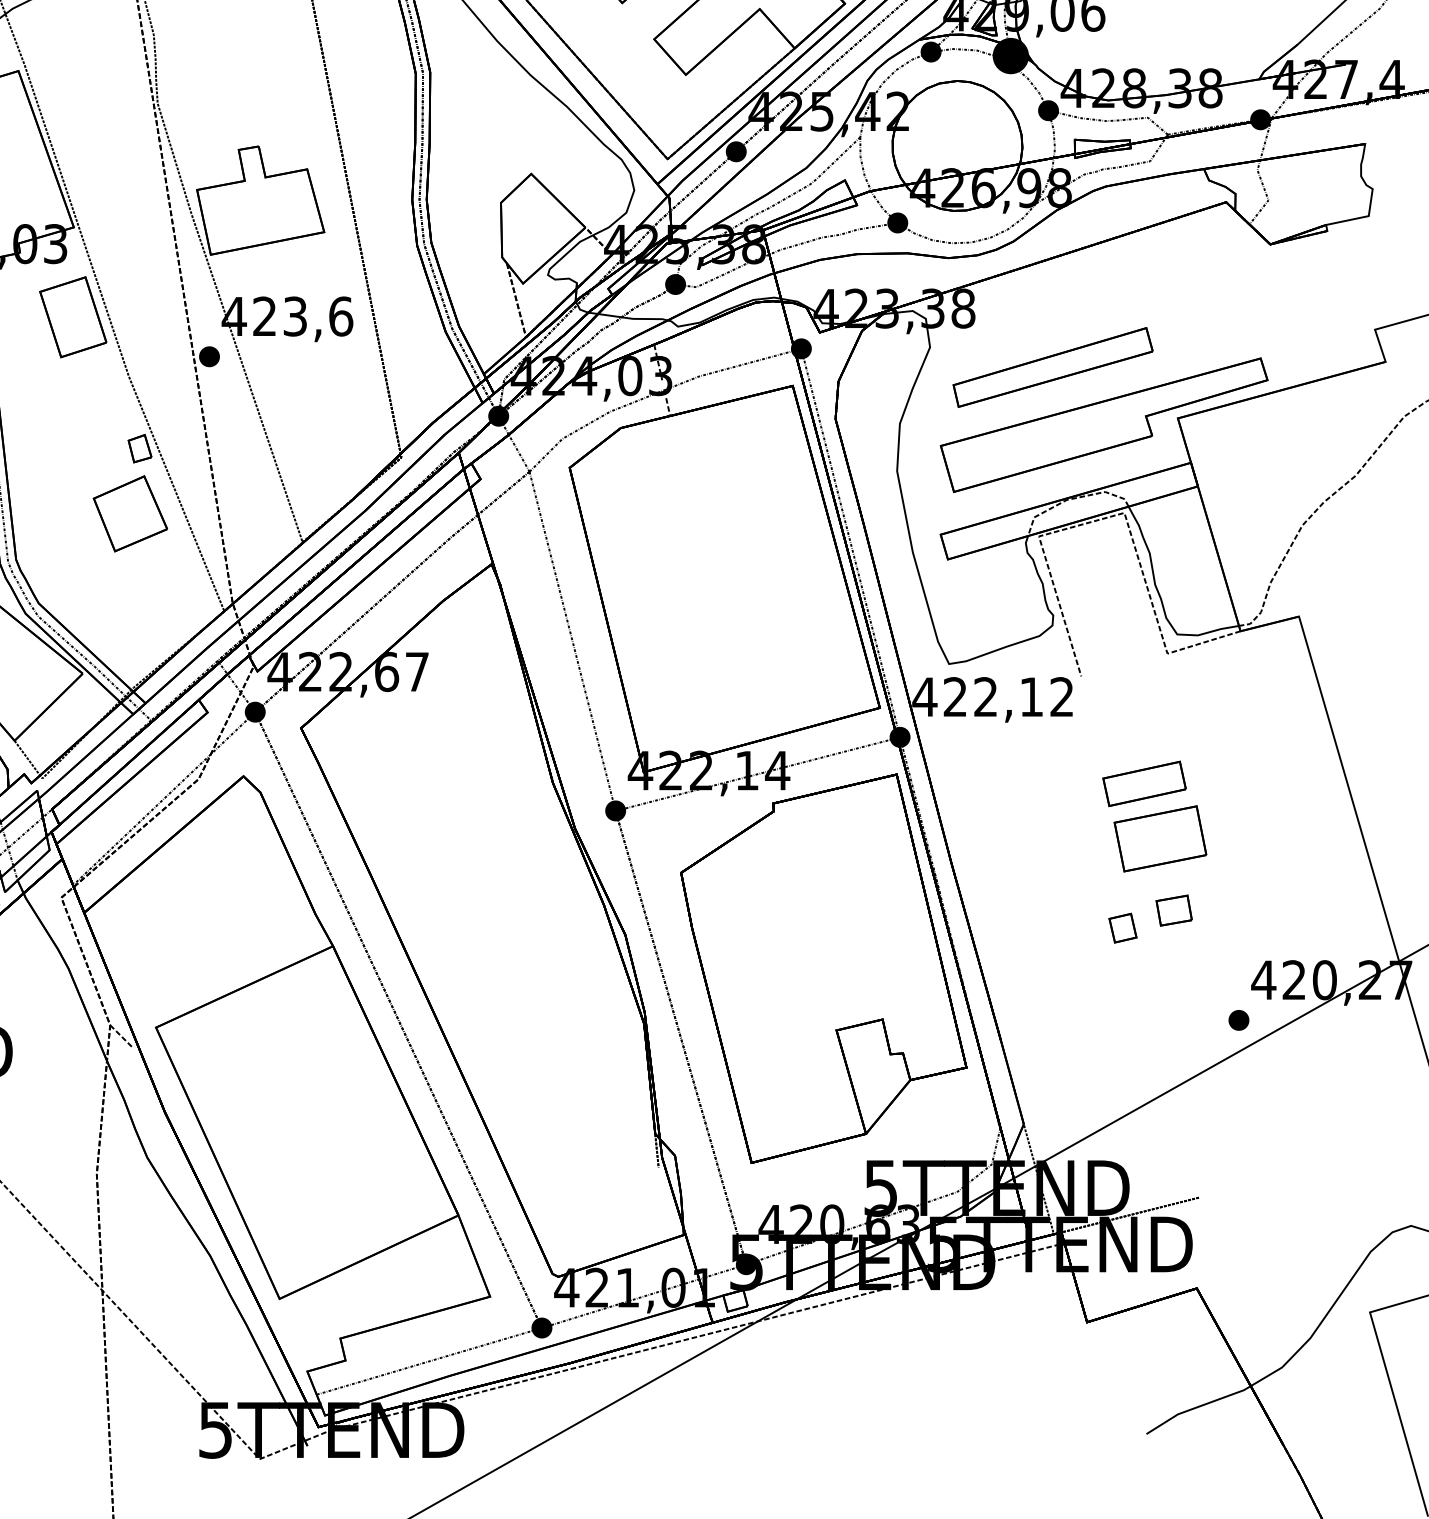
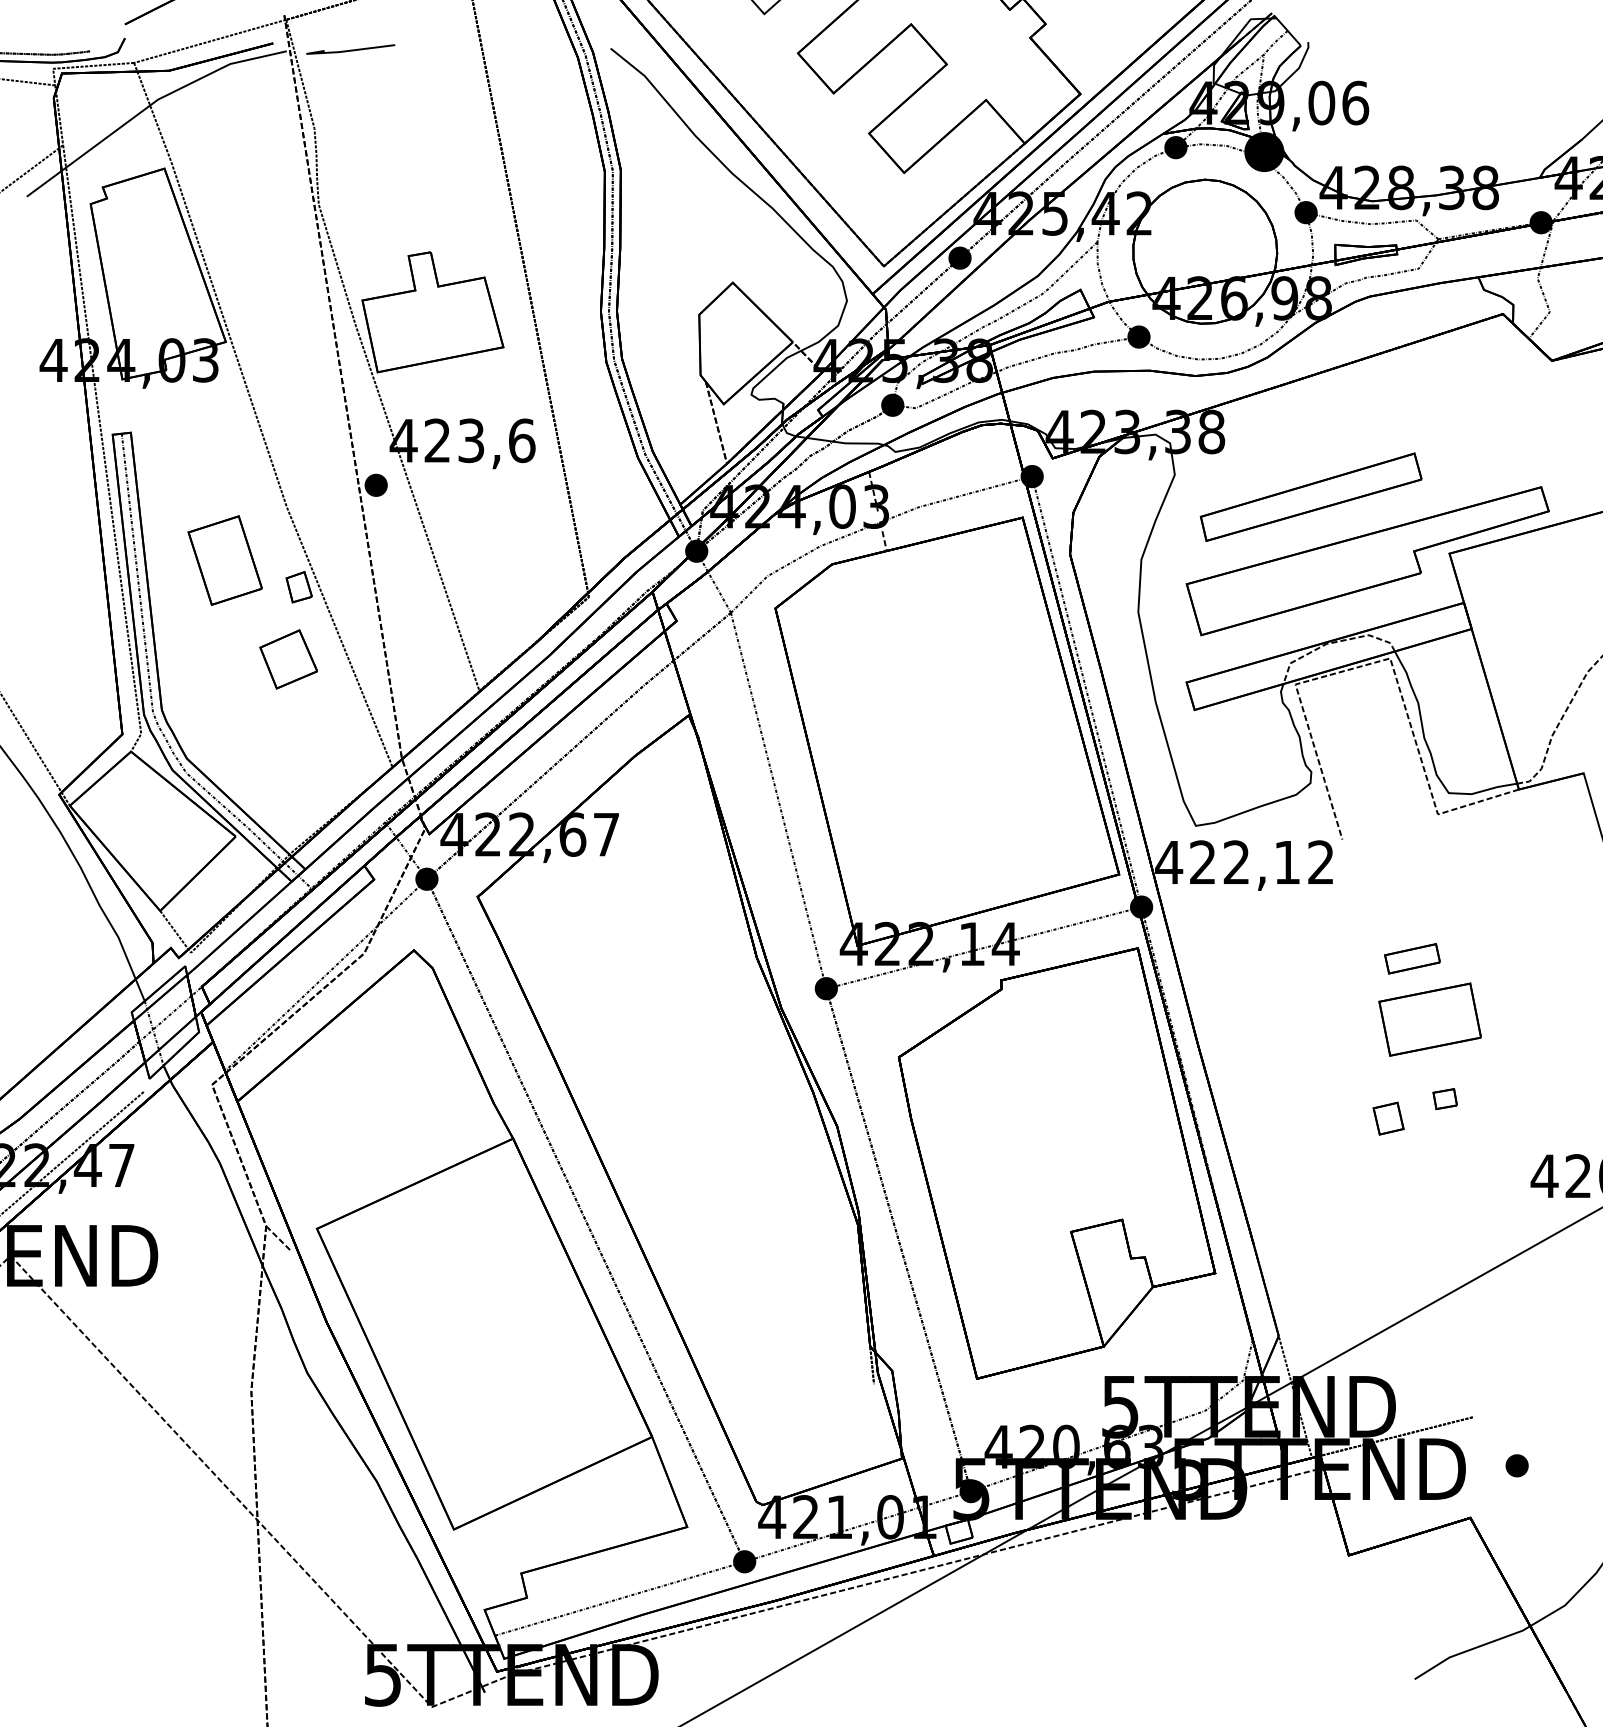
part: (72, 317) -> (224, 560), moved
part: (130, 513) -> (288, 659), size x0.7
part: (1144, 783) -> (1412, 958), size x0.6
part: (1173, 910) -> (1444, 1098), size x0.6
part: (1238, 1020) -> (1516, 1465), moved

